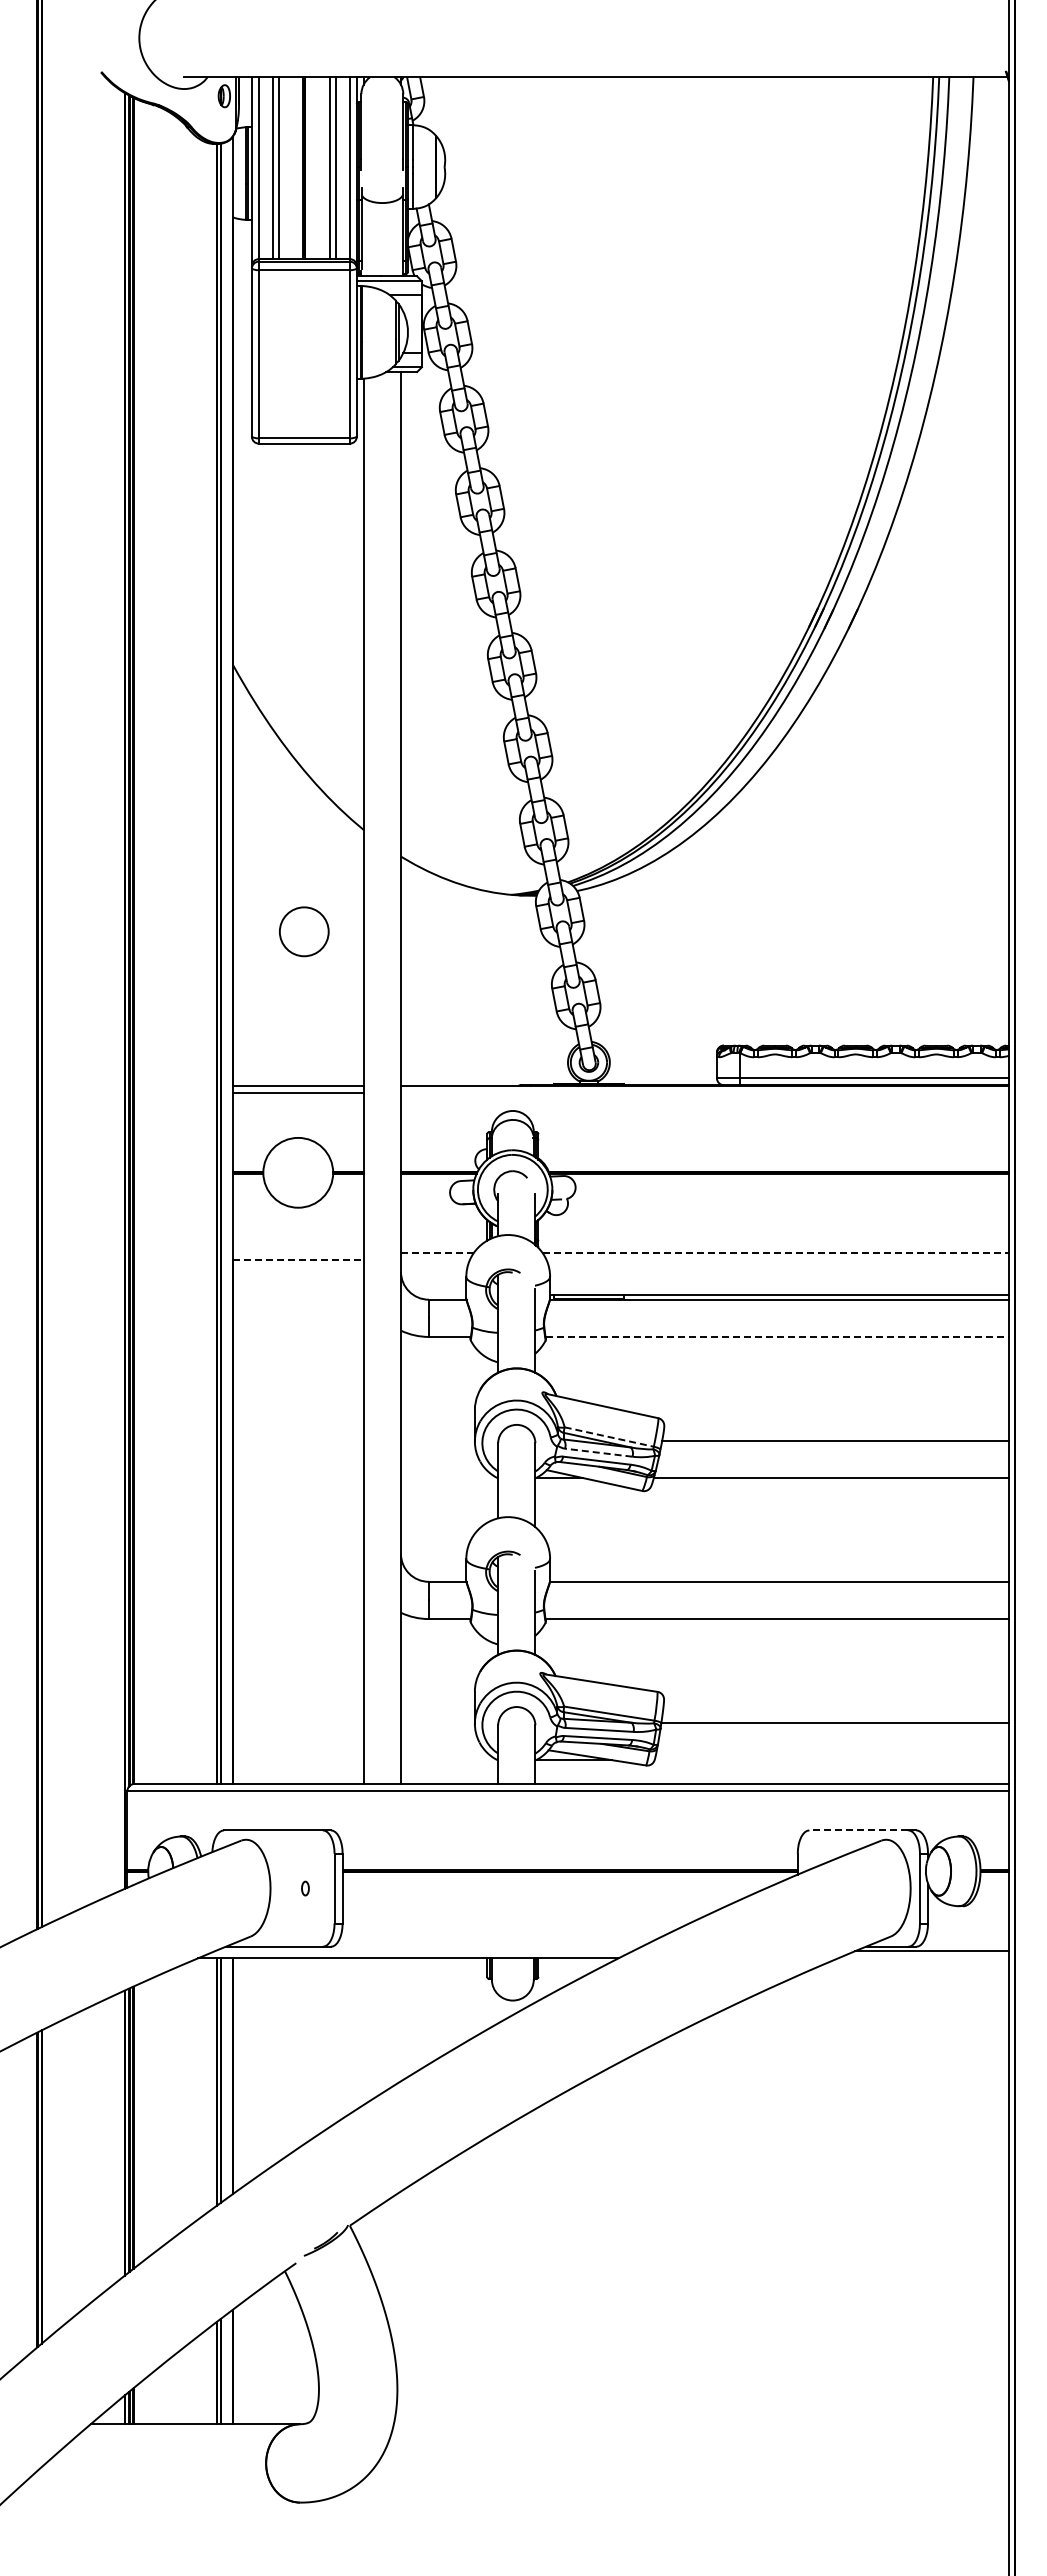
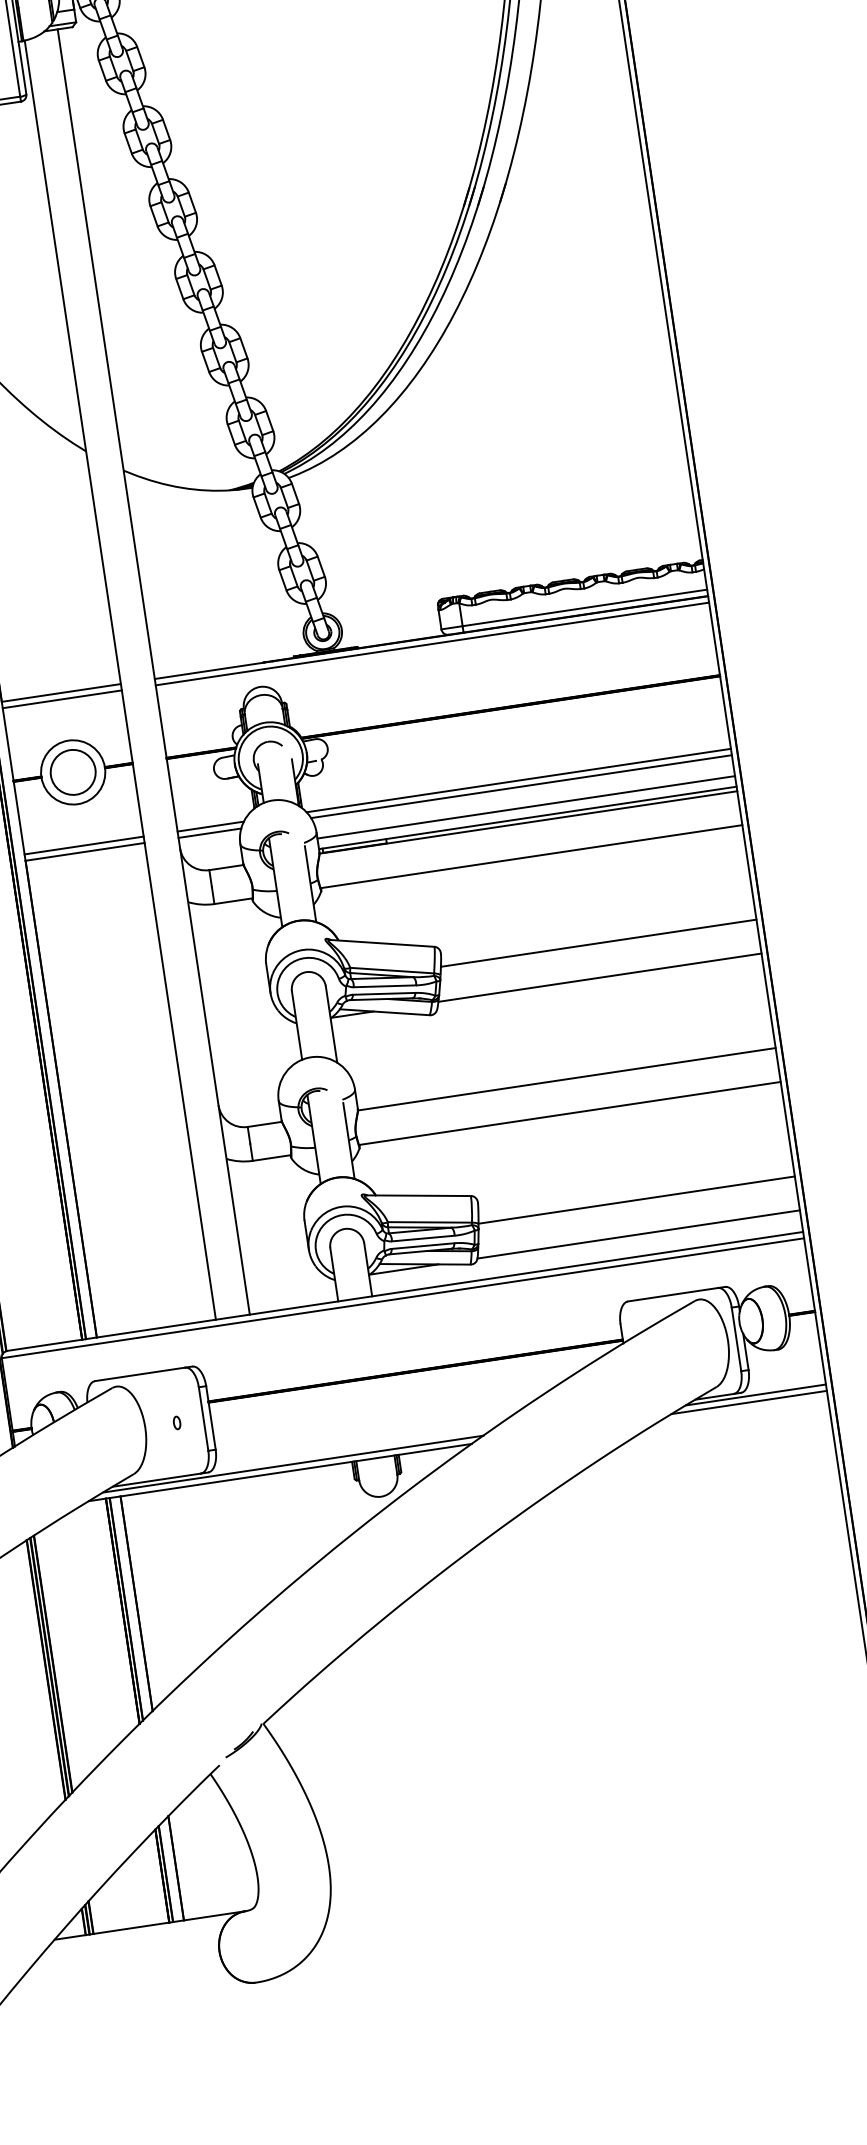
circle: (304, 931) -> (73, 772), moved
line: (704, 1092) -> (432, 644), added
line: (297, 1253) -> (83, 845), added
line: (437, 1253) -> (210, 826), dashed -> solid
line: (776, 1253) -> (519, 780), dashed -> solid
line: (298, 1260) -> (85, 852), dashed -> solid
line: (434, 1260) -> (209, 833), added
line: (777, 1260) -> (521, 787), added
line: (779, 1283) -> (526, 807), added
line: (777, 1336) -> (531, 856), dashed -> solid
line: (609, 1437) -> (392, 971), dashed -> solid
line: (598, 1452) -> (384, 986), dashed -> solid
line: (831, 1760) -> (638, 1234), added
line: (858, 1830) -> (672, 1294), dashed -> solid
line: (423, 1951) -> (293, 1464), added
line: (923, 1958) -> (749, 1402), added

